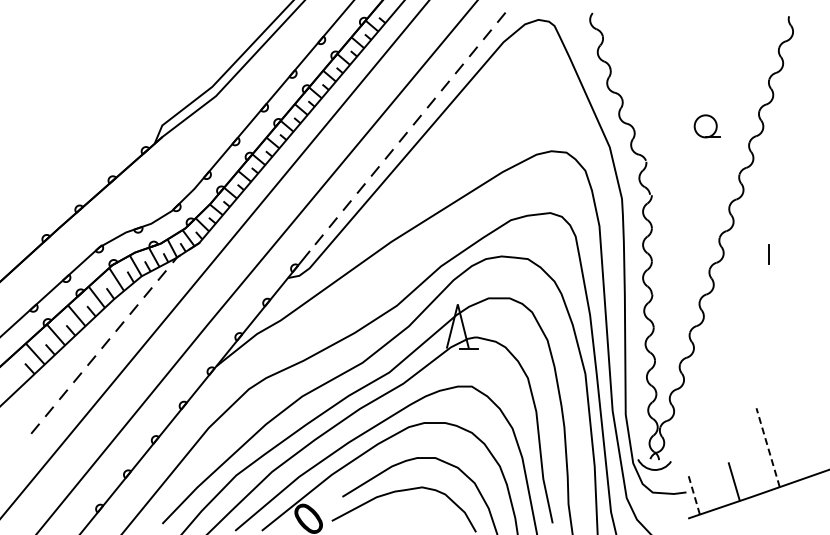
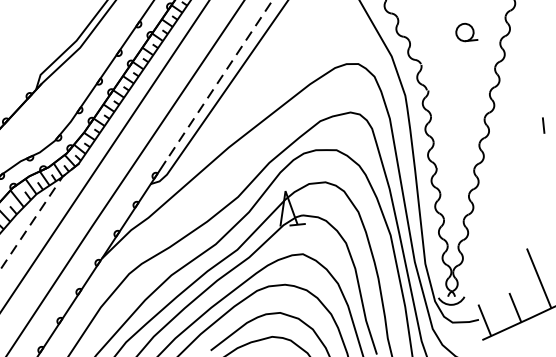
line: (768, 254) -> (543, 125), moved
line: (767, 447) -> (538, 278), dashed -> solid
line: (693, 493) -> (484, 320), dashed -> solid

